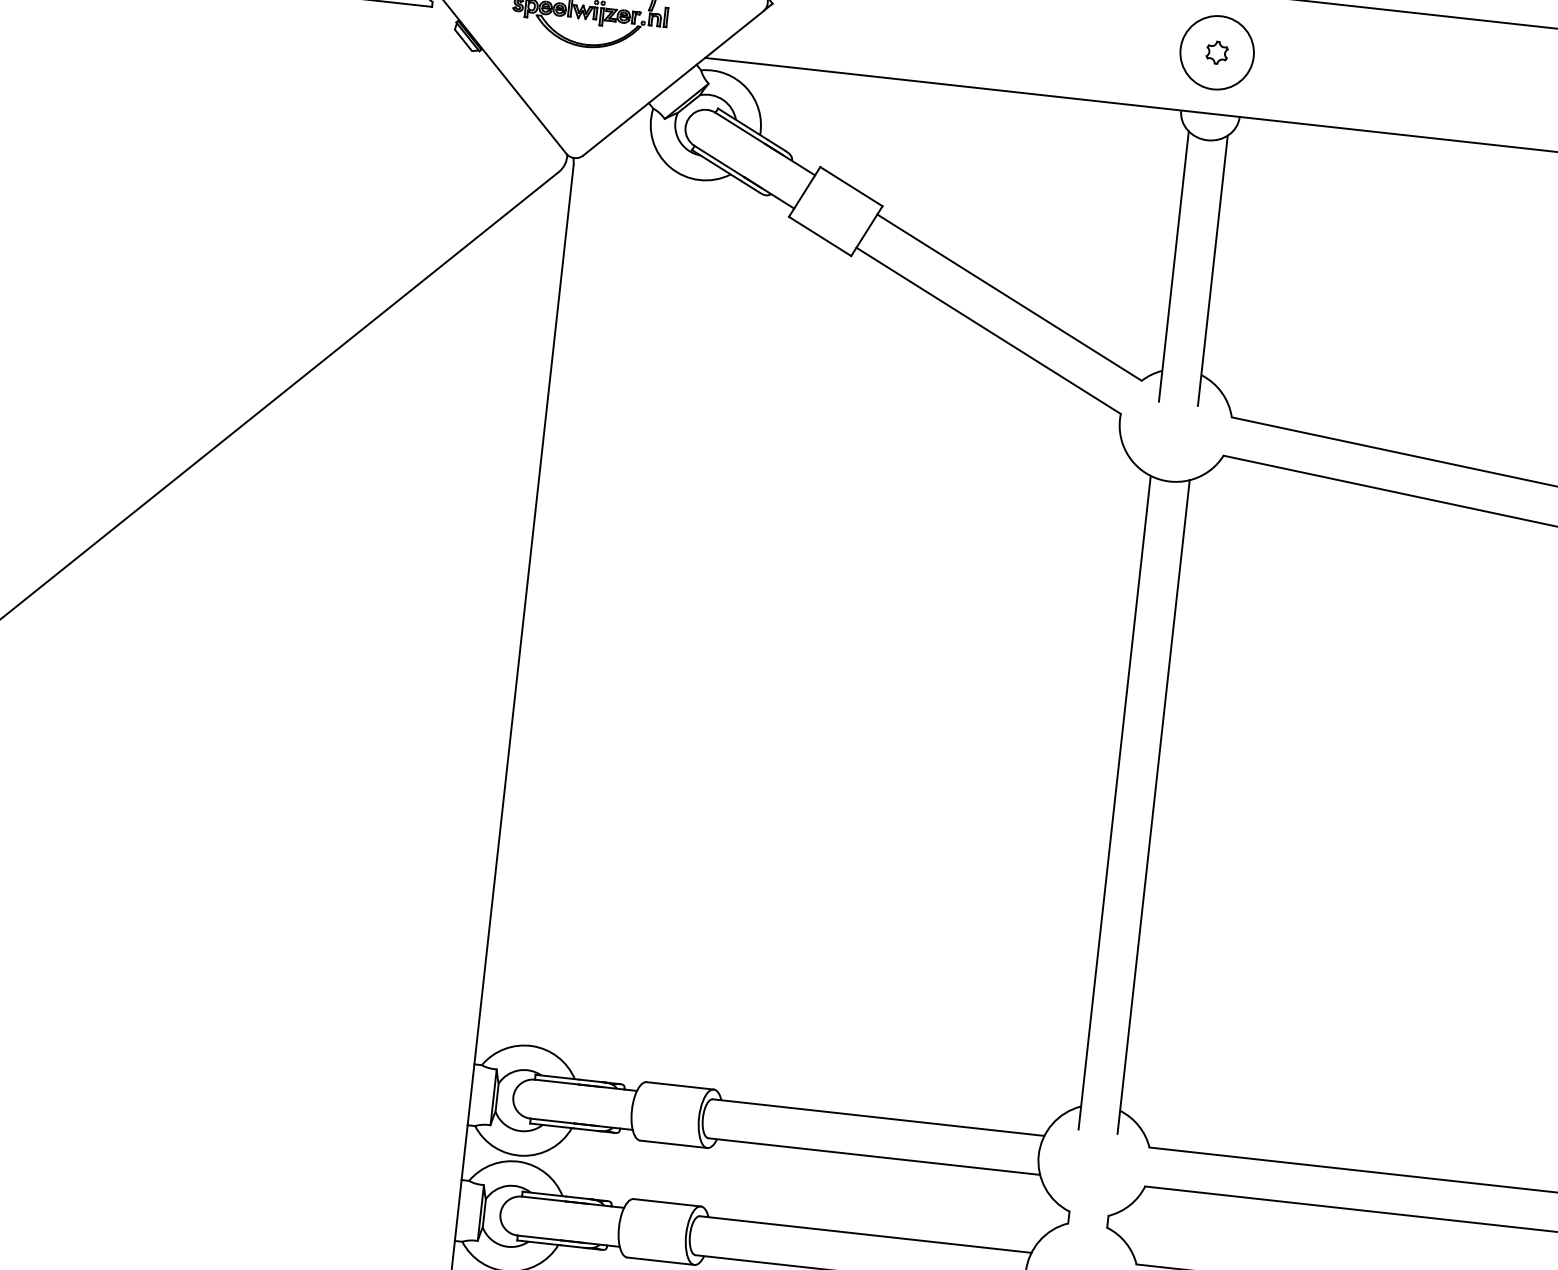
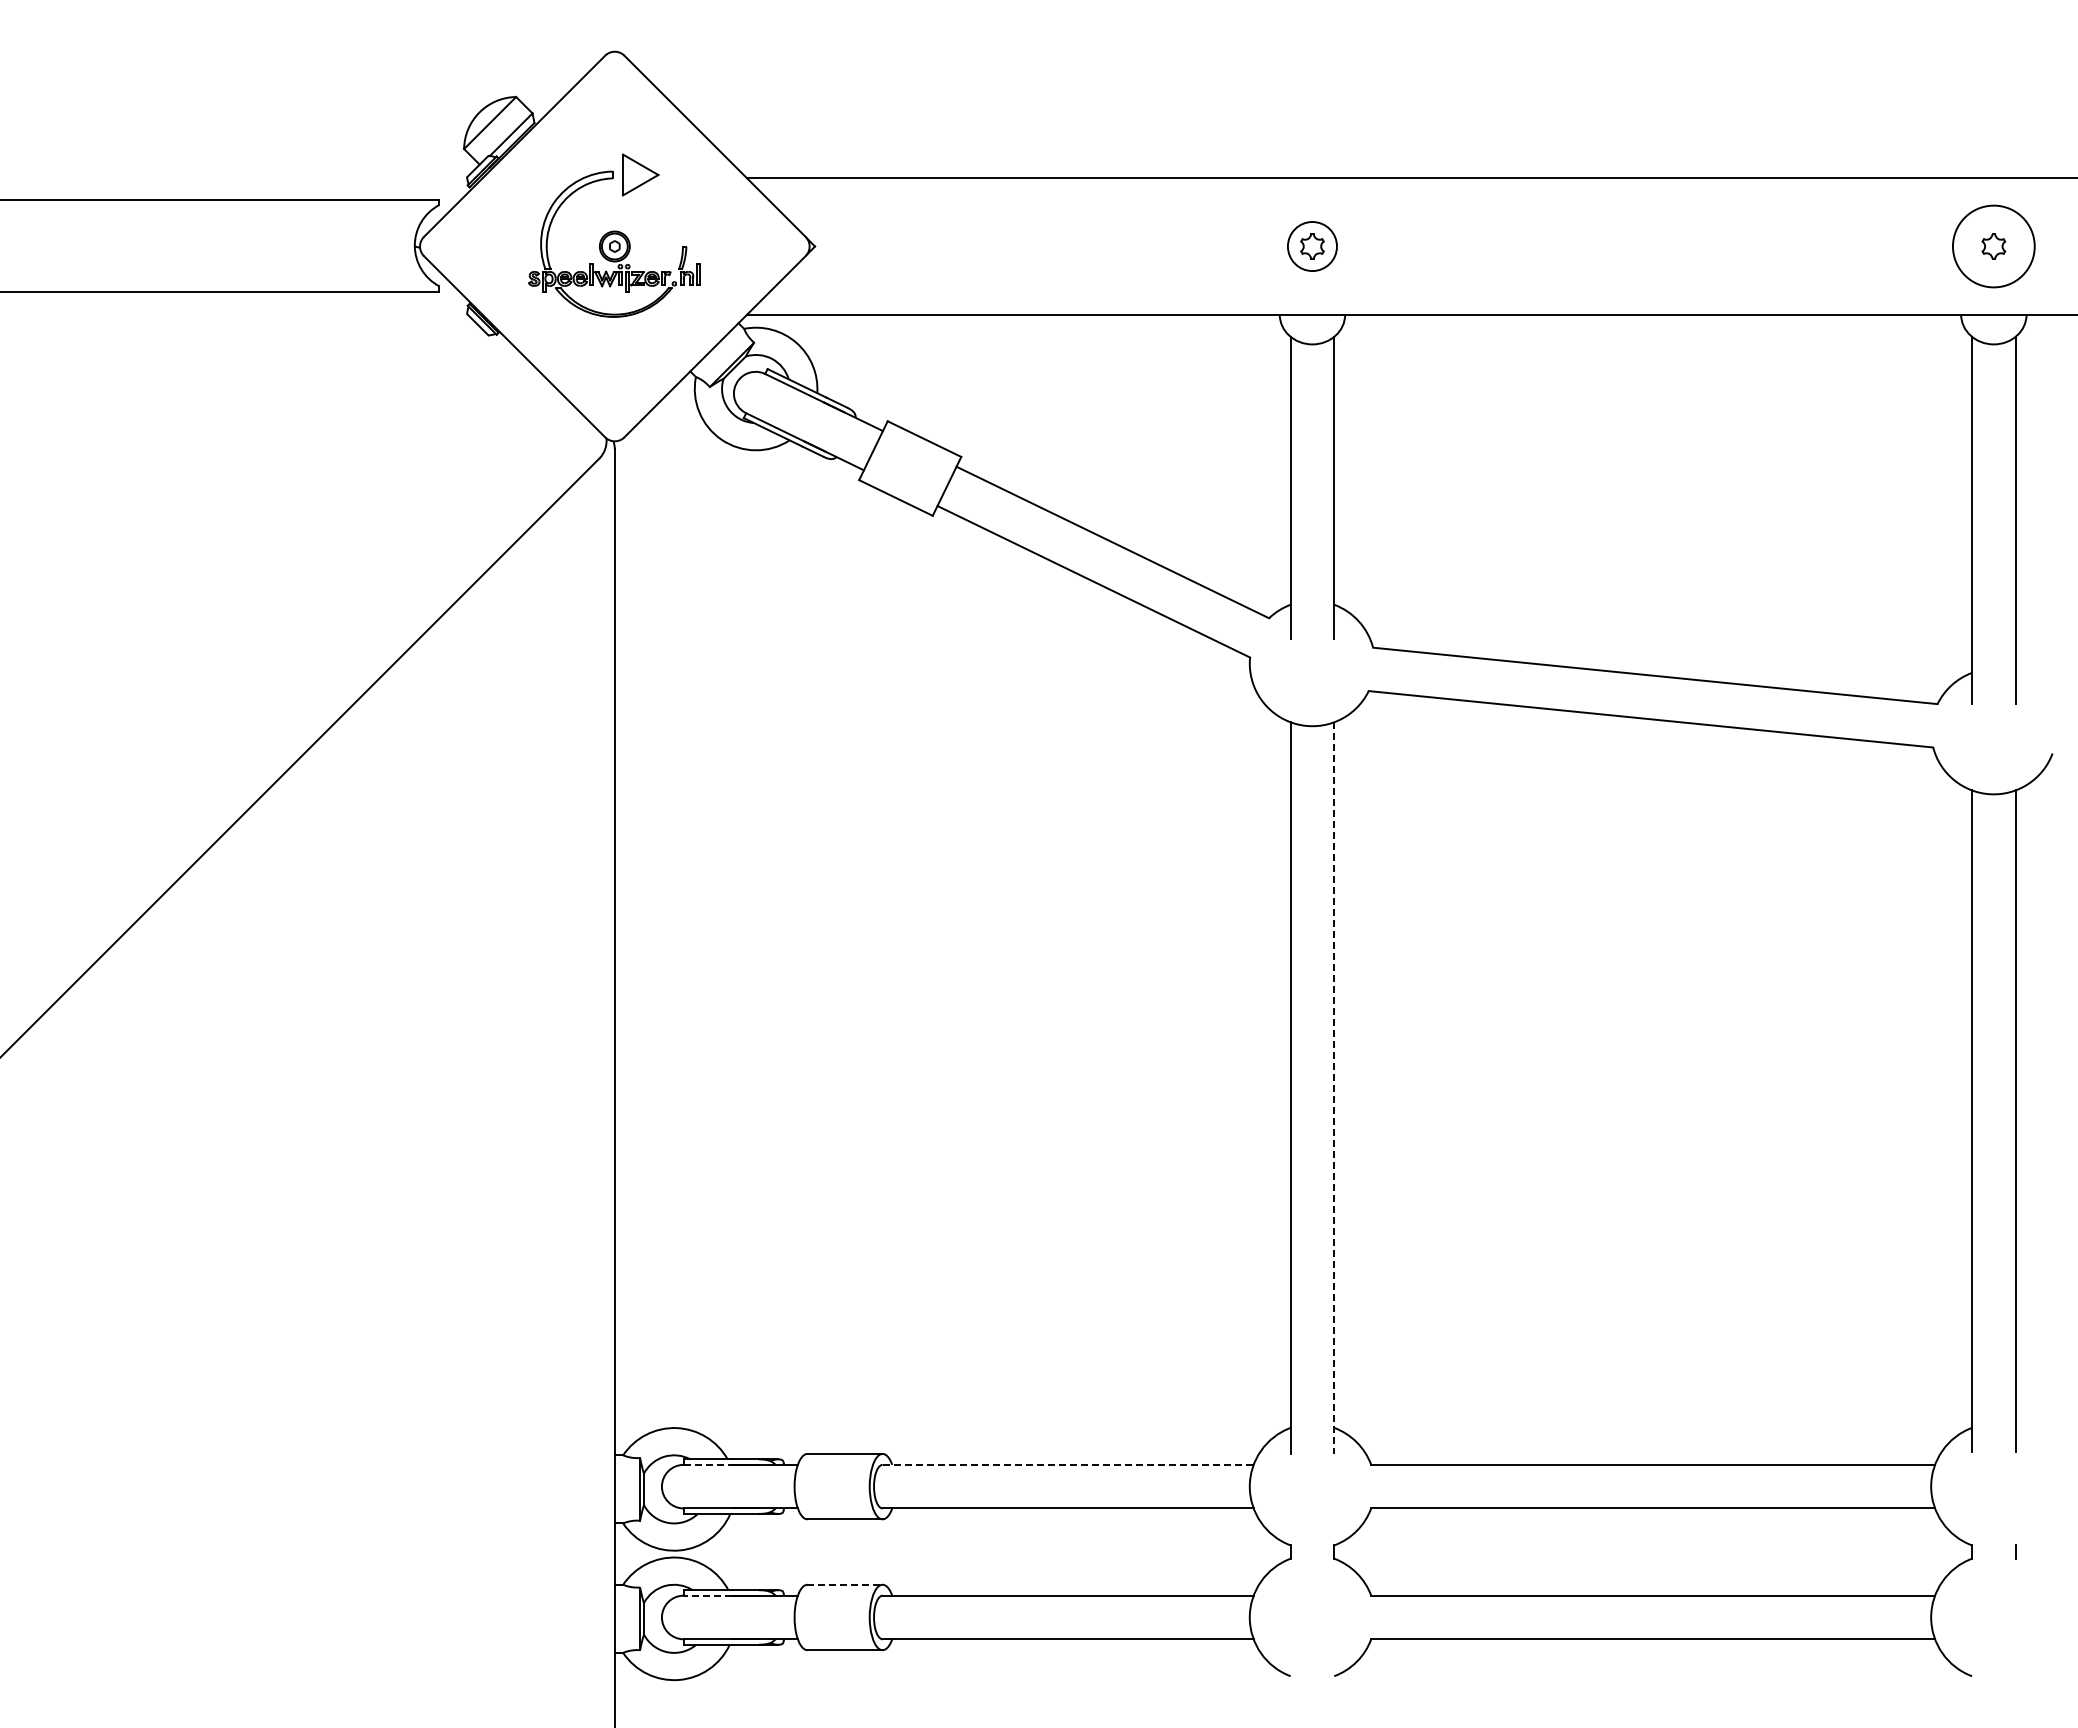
circle: (1217, 52) -> (1312, 246), size x0.6
line: (1153, 806) -> (1334, 1087), solid -> dashed
line: (557, 1081) -> (708, 1464), solid -> dashed
line: (878, 1117) -> (1068, 1464), solid -> dashed
line: (543, 1198) -> (707, 1595), solid -> dashed
line: (667, 1202) -> (845, 1584), solid -> dashed

